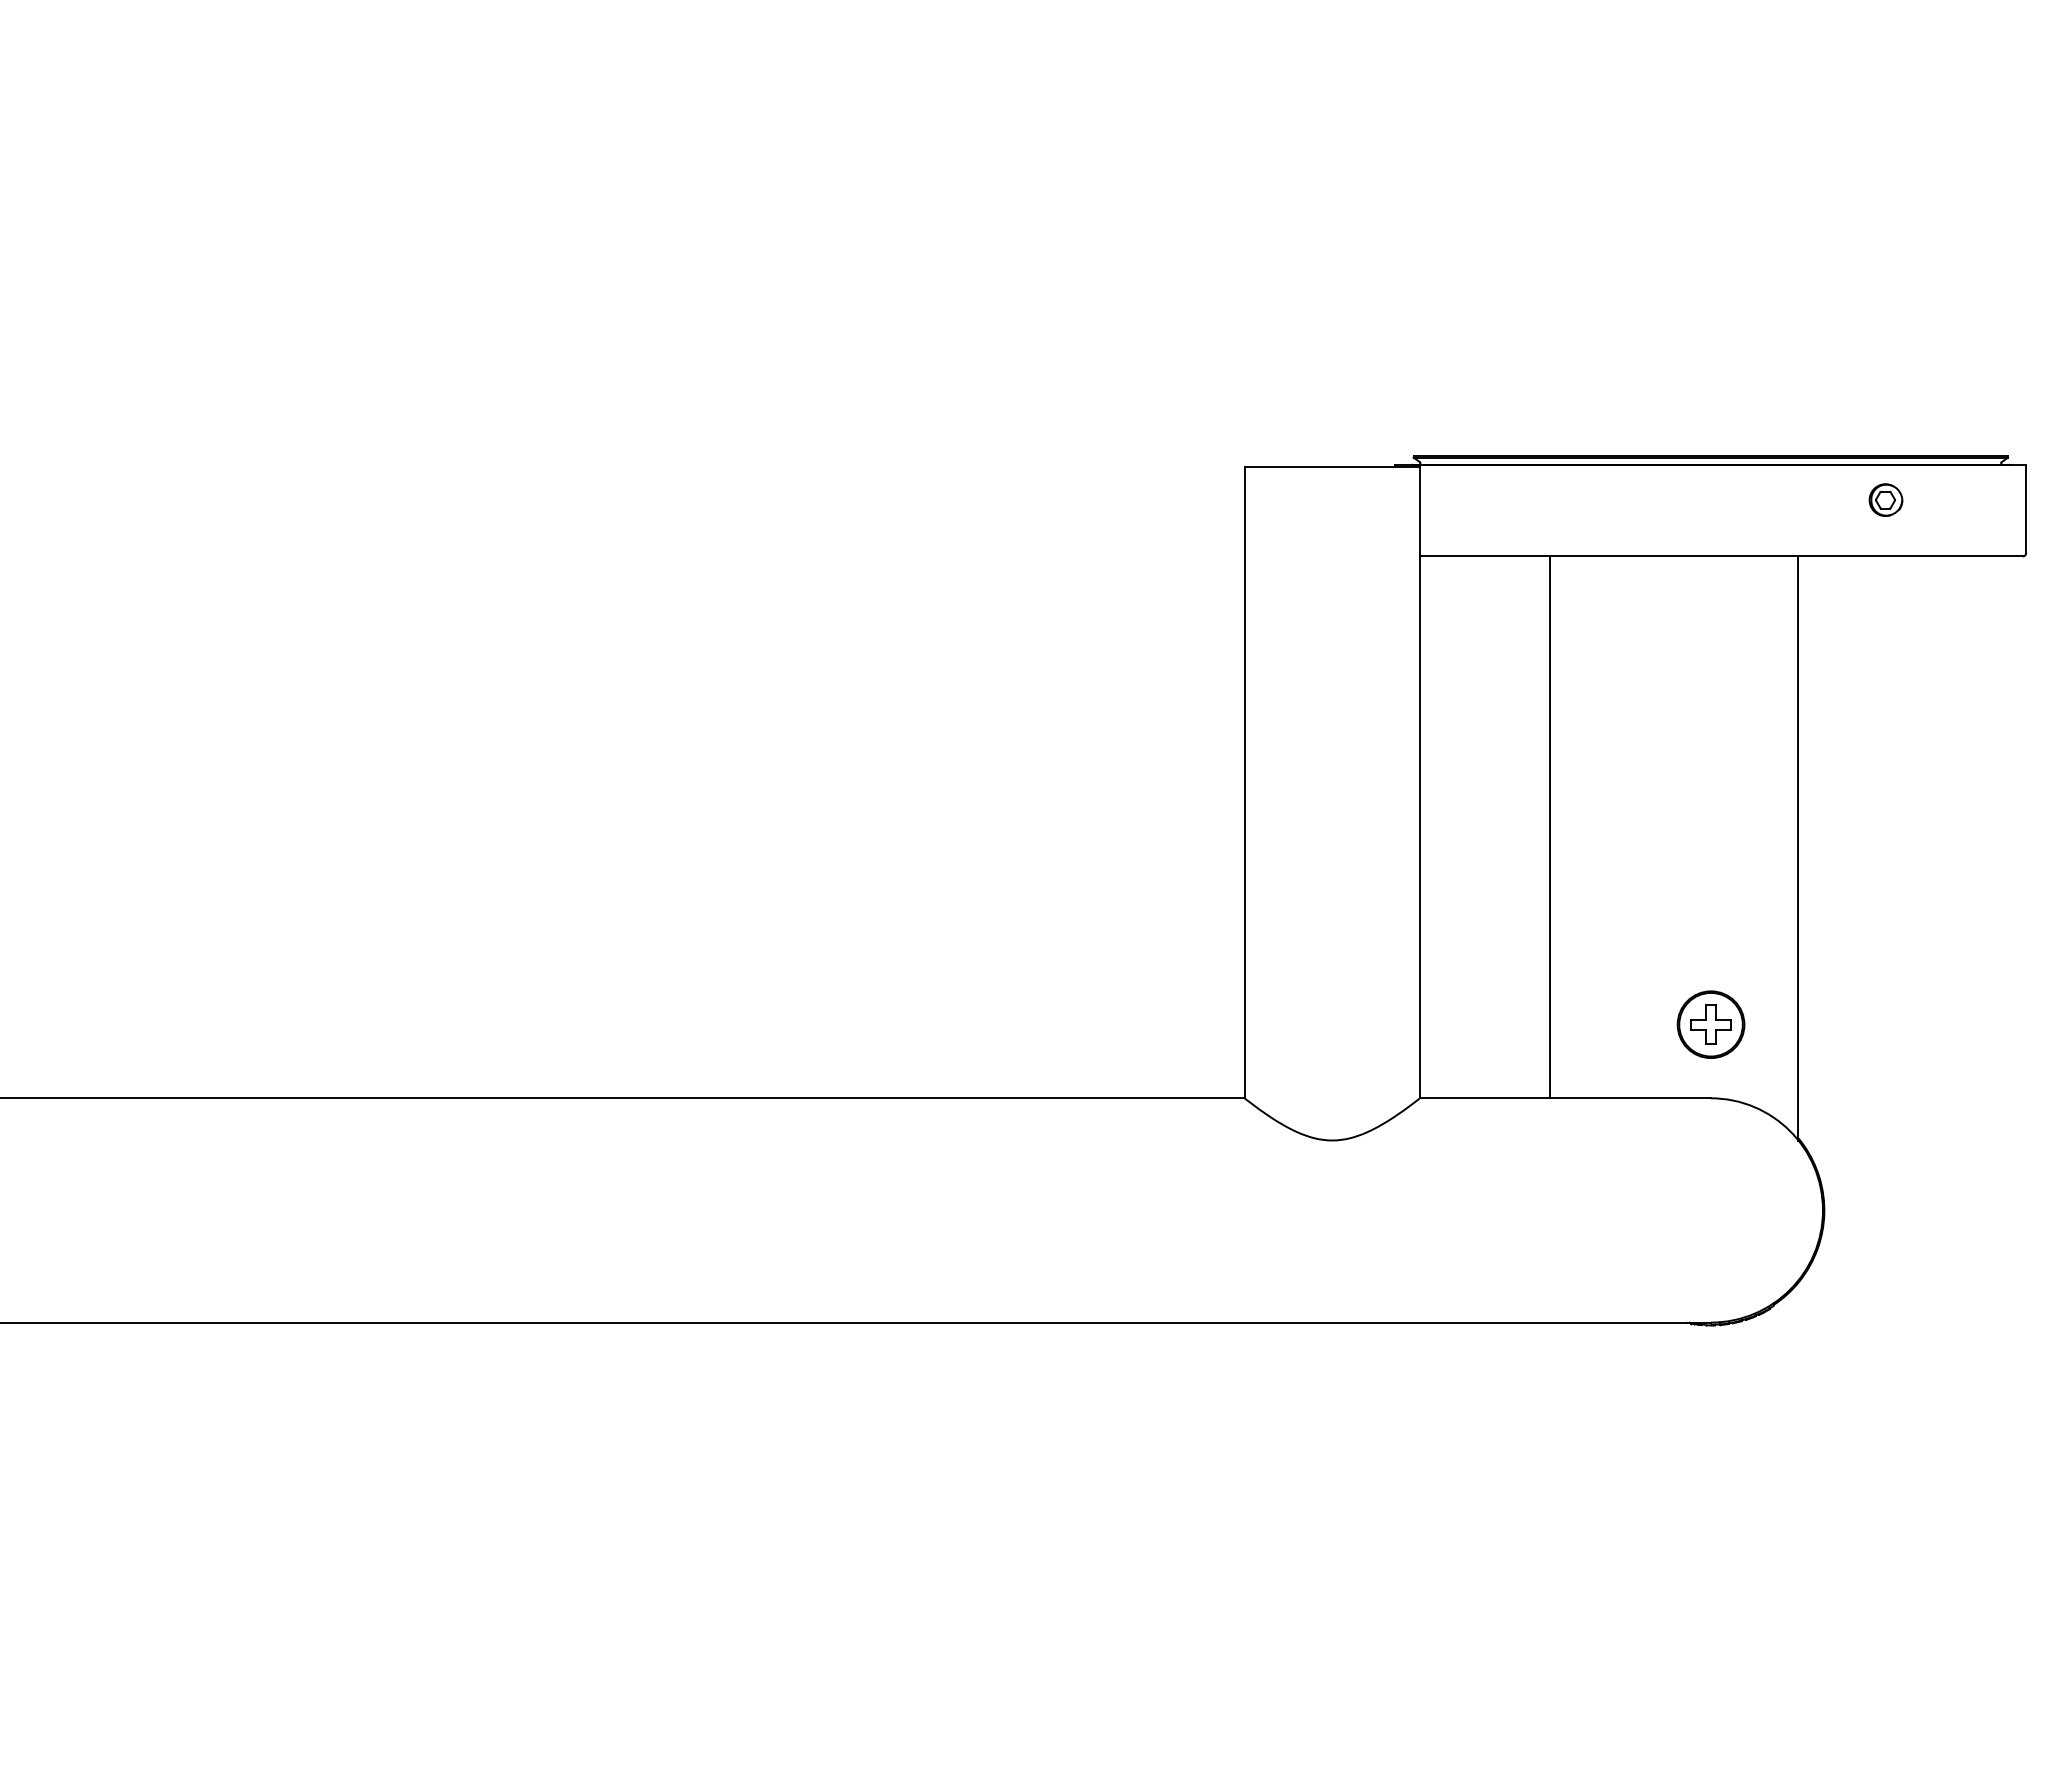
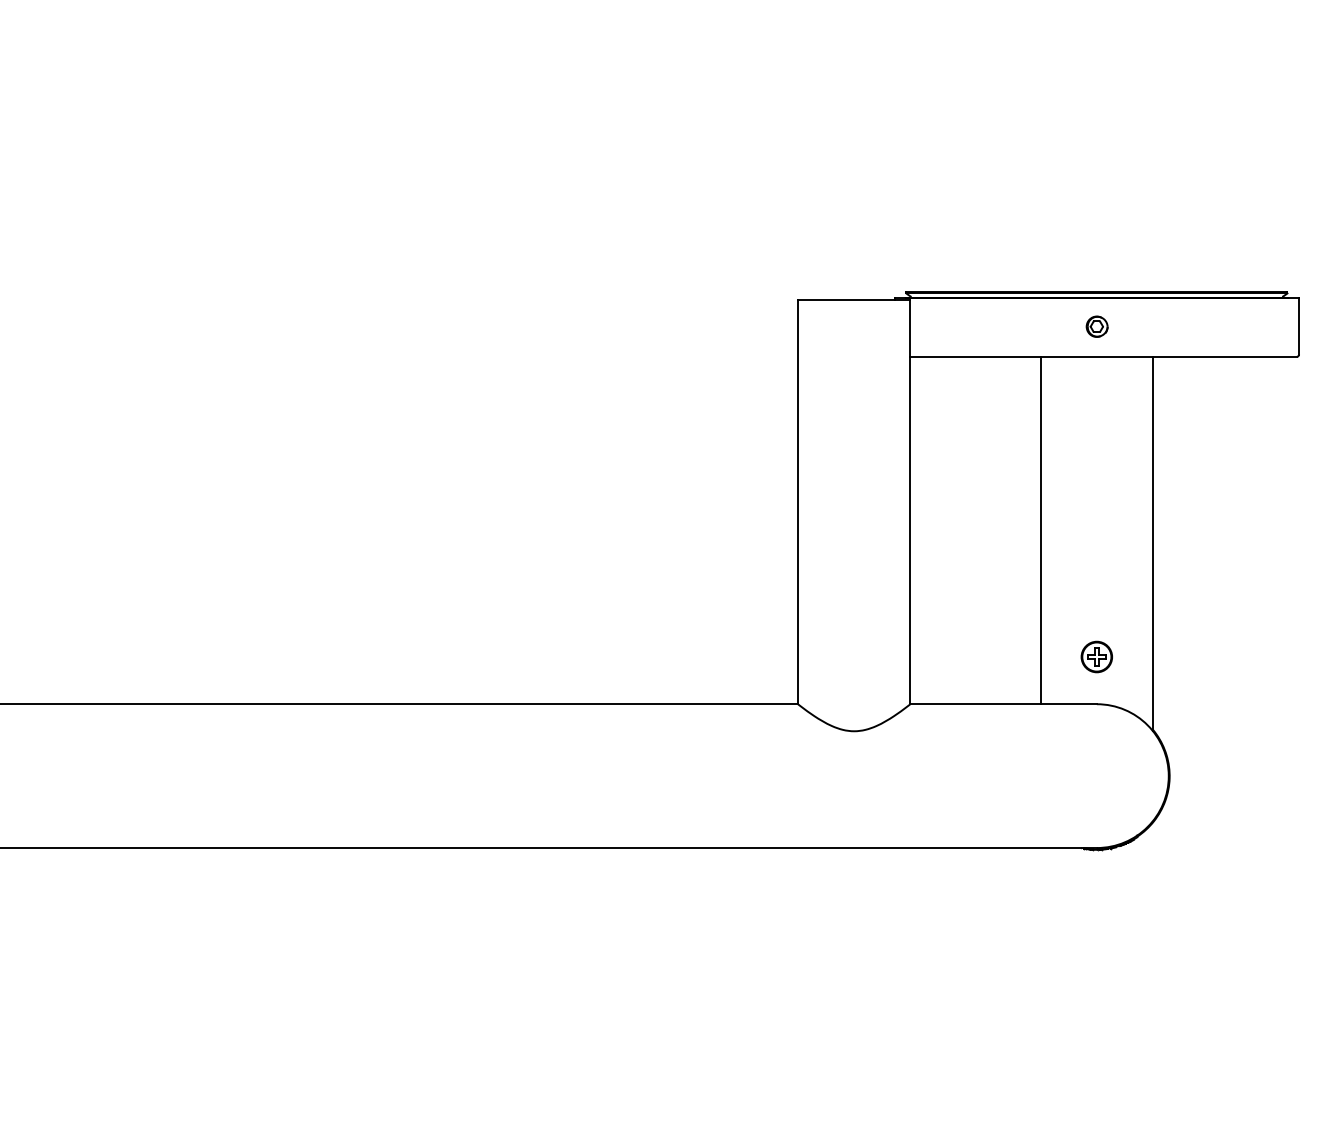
part: (1884, 499) -> (1096, 326), moved
line: (1549, 827) -> (1040, 530), moved
part: (1710, 1023) -> (1096, 656), size x0.71

